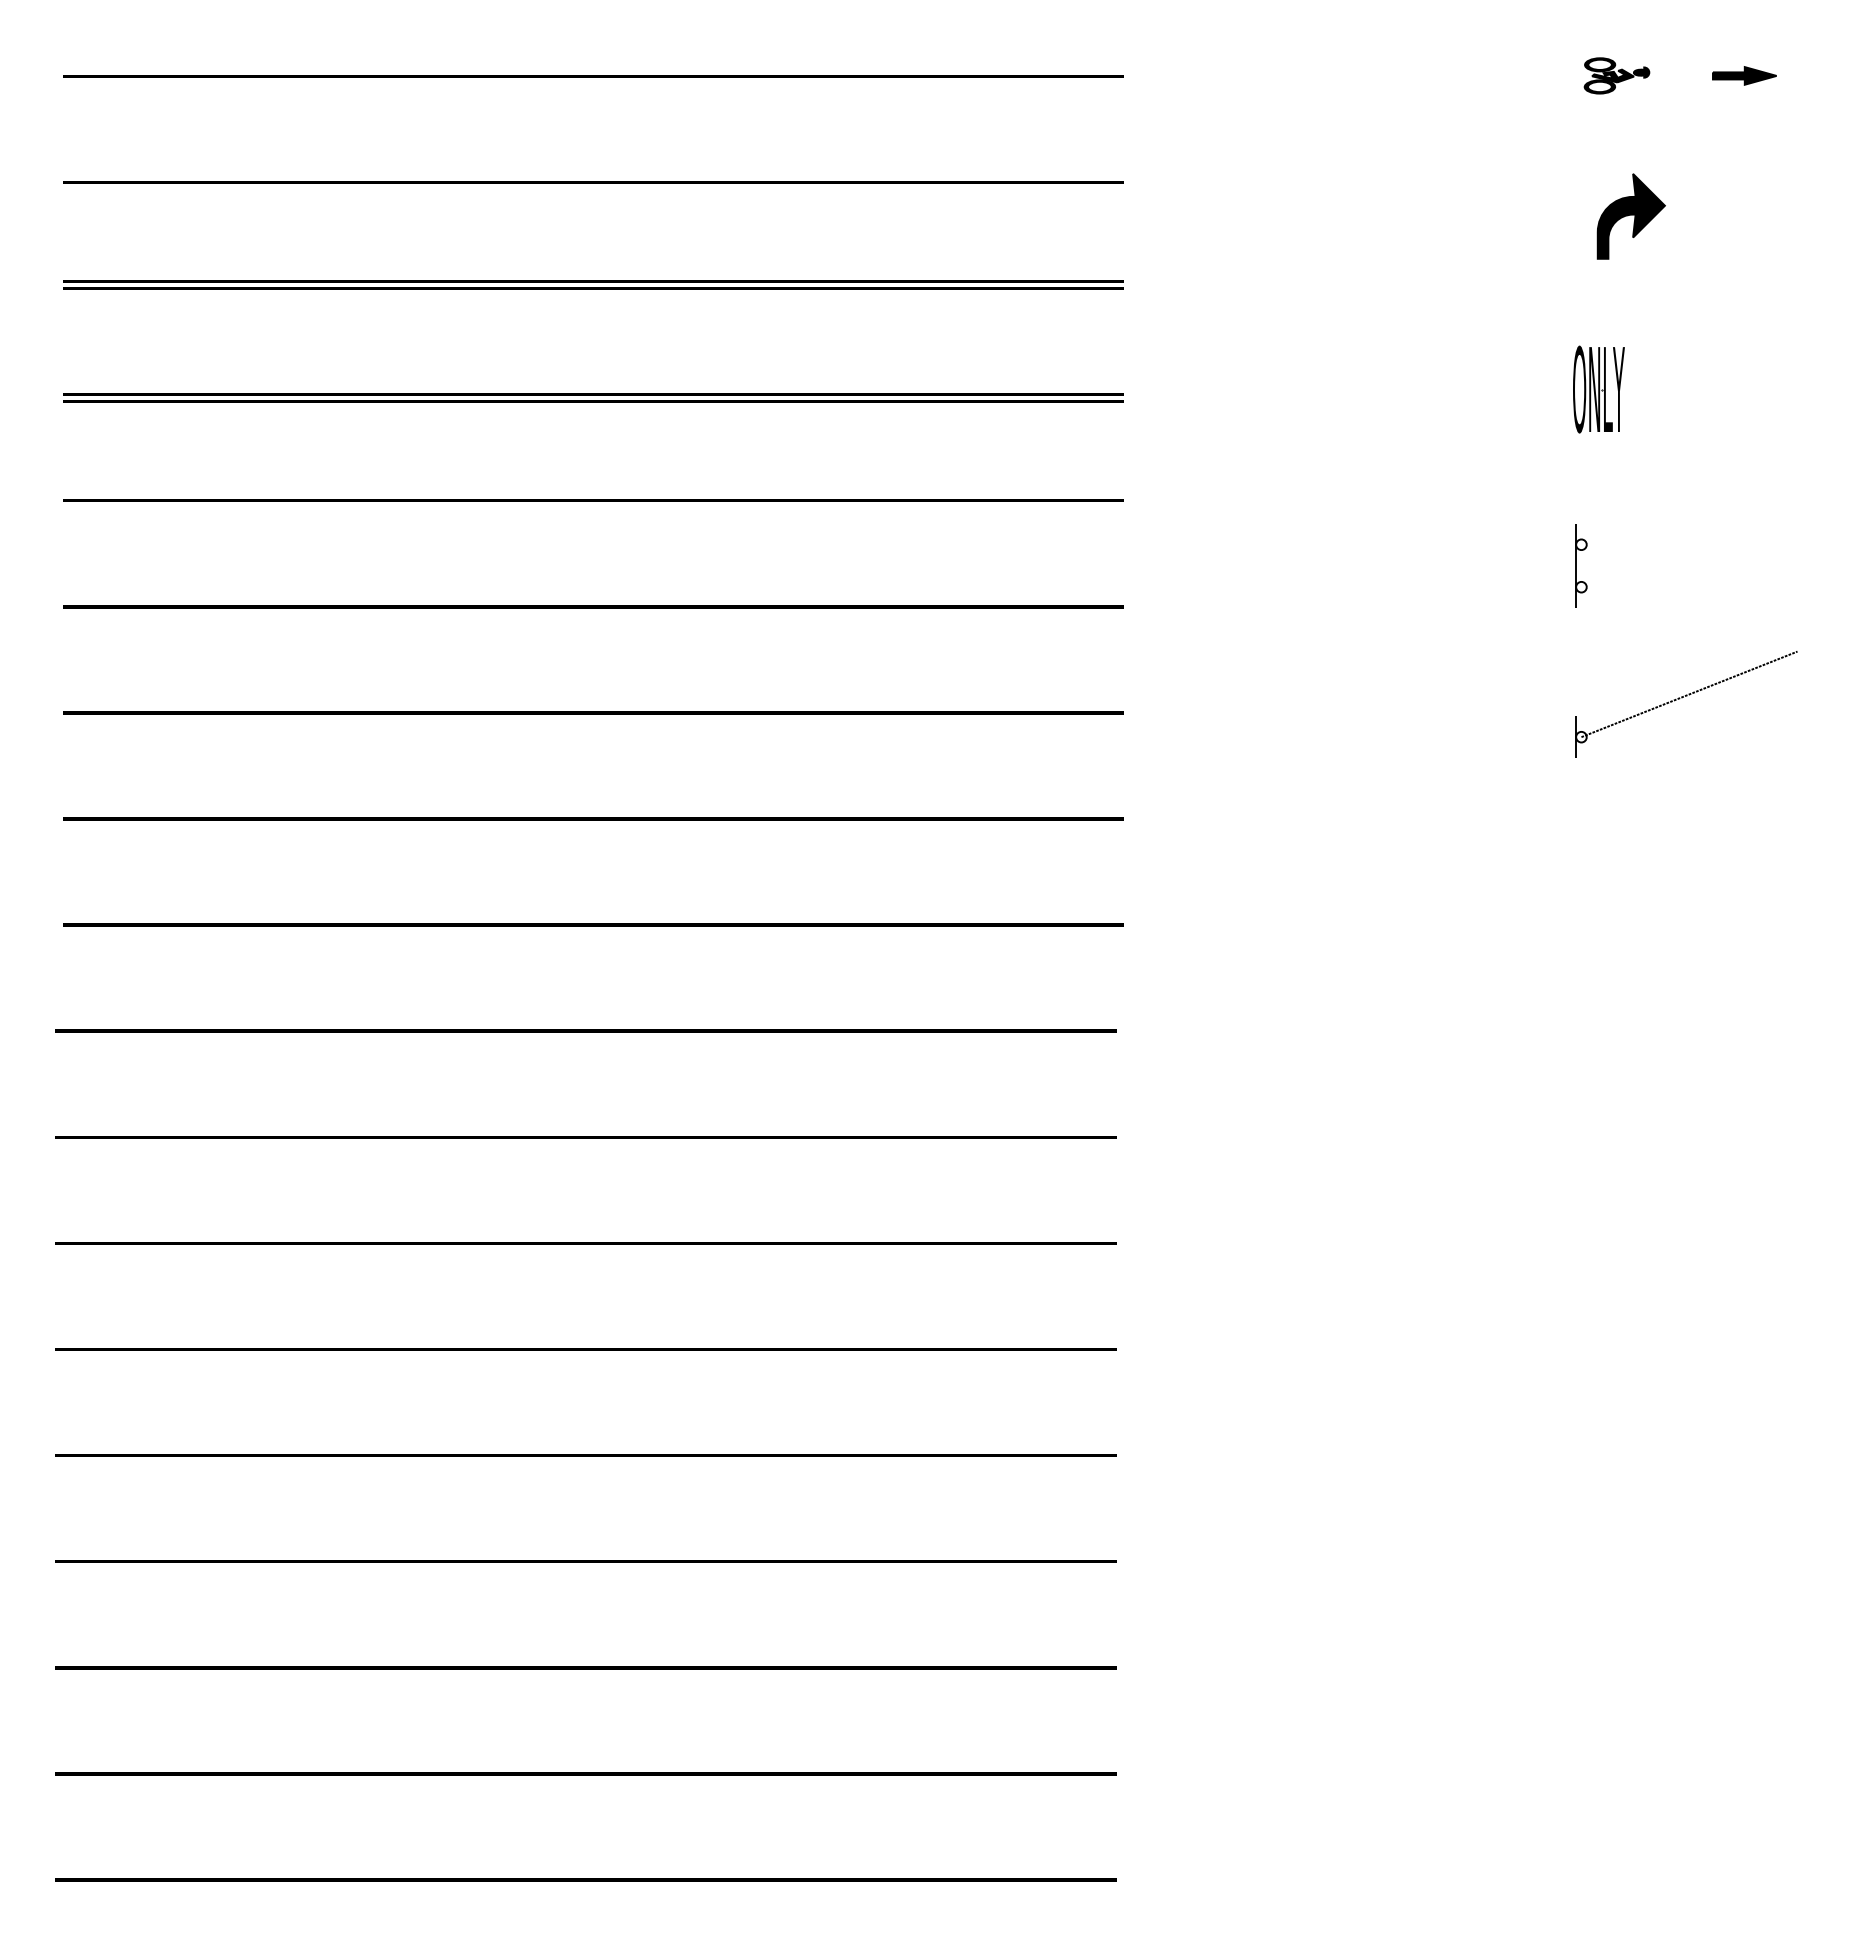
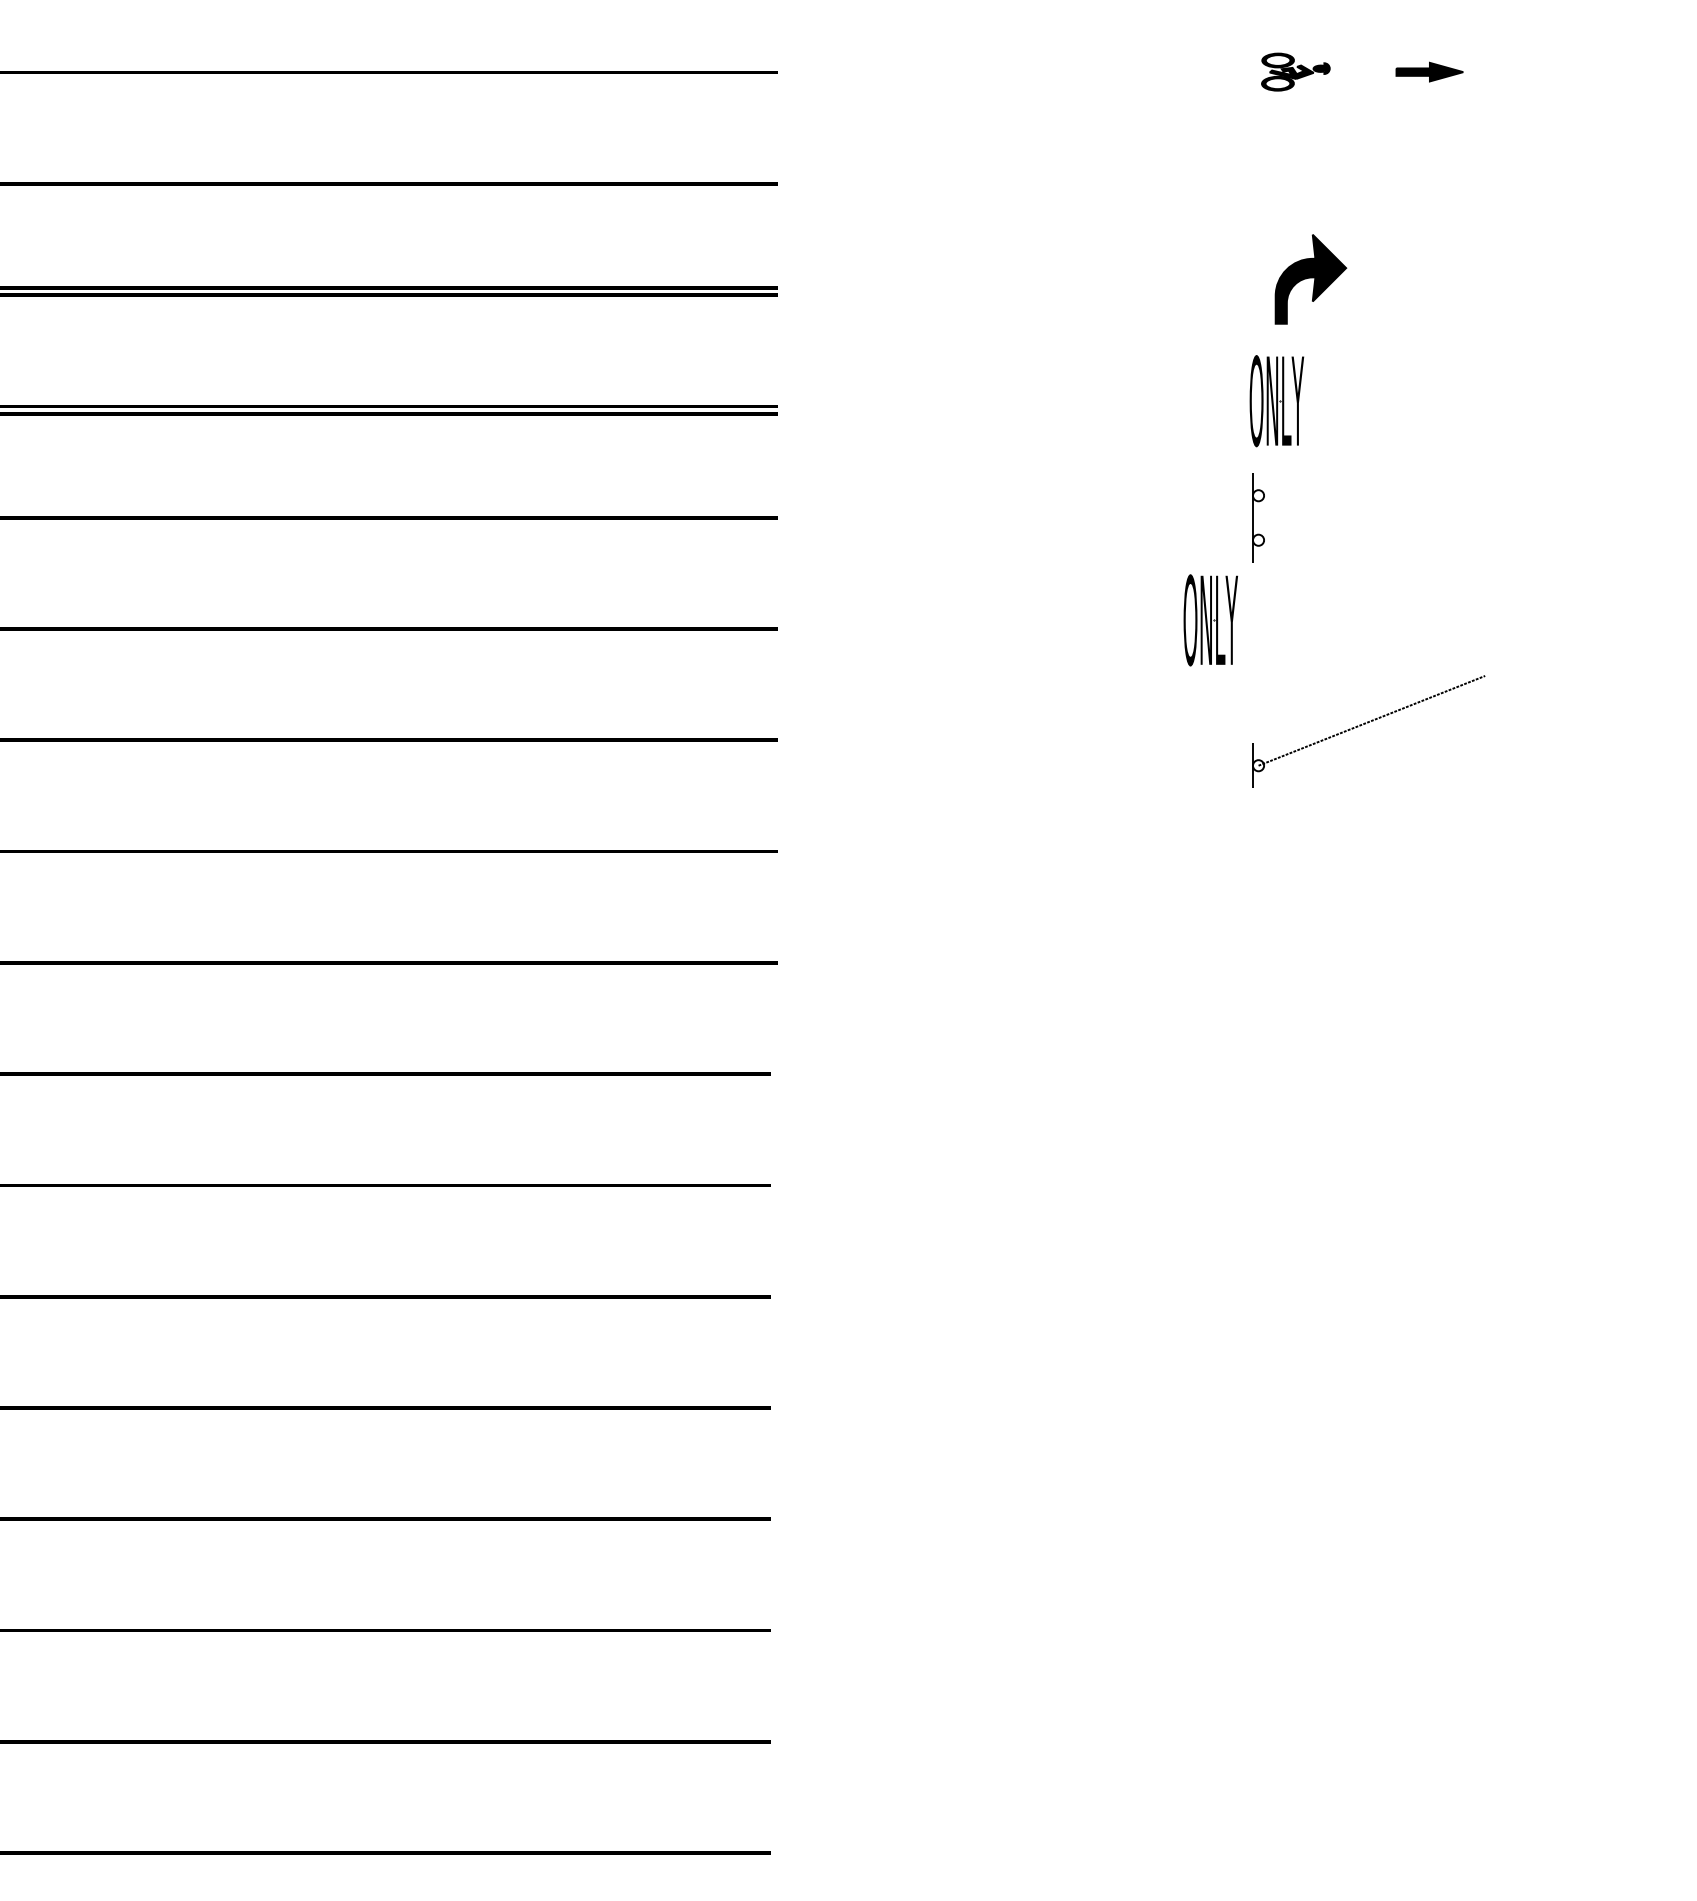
part: (1630, 216) -> (1310, 279), moved
part: (1581, 565) -> (1258, 517), moved
part: (1535, 598) -> (1210, 620), added

